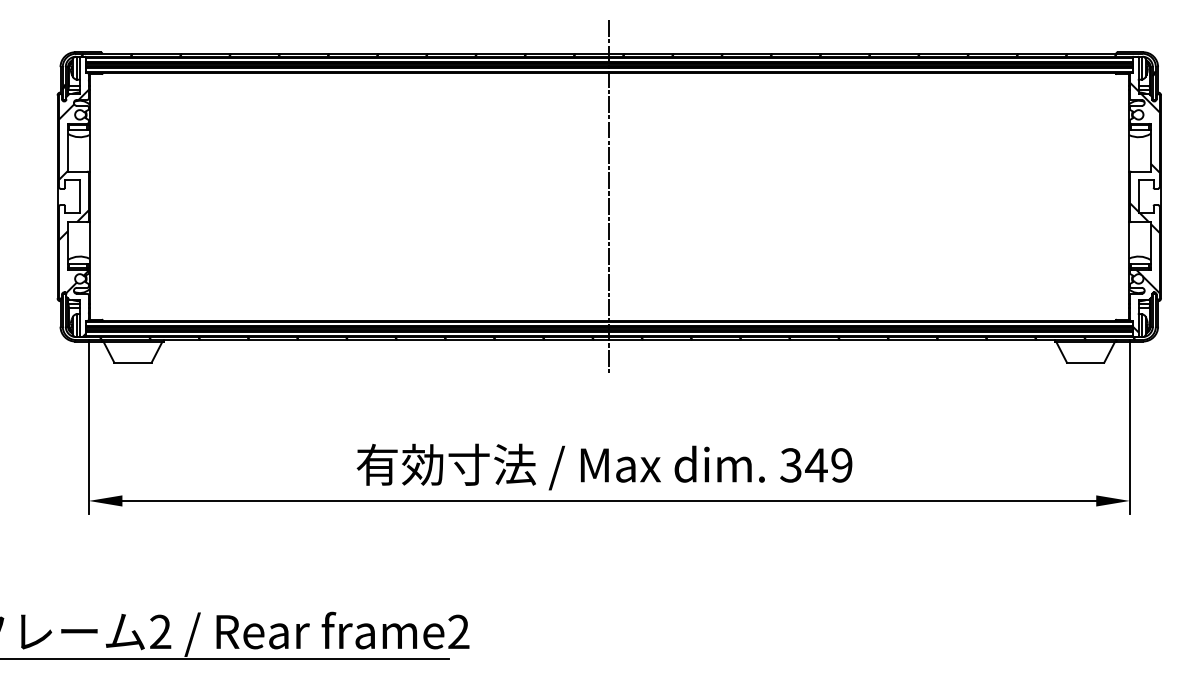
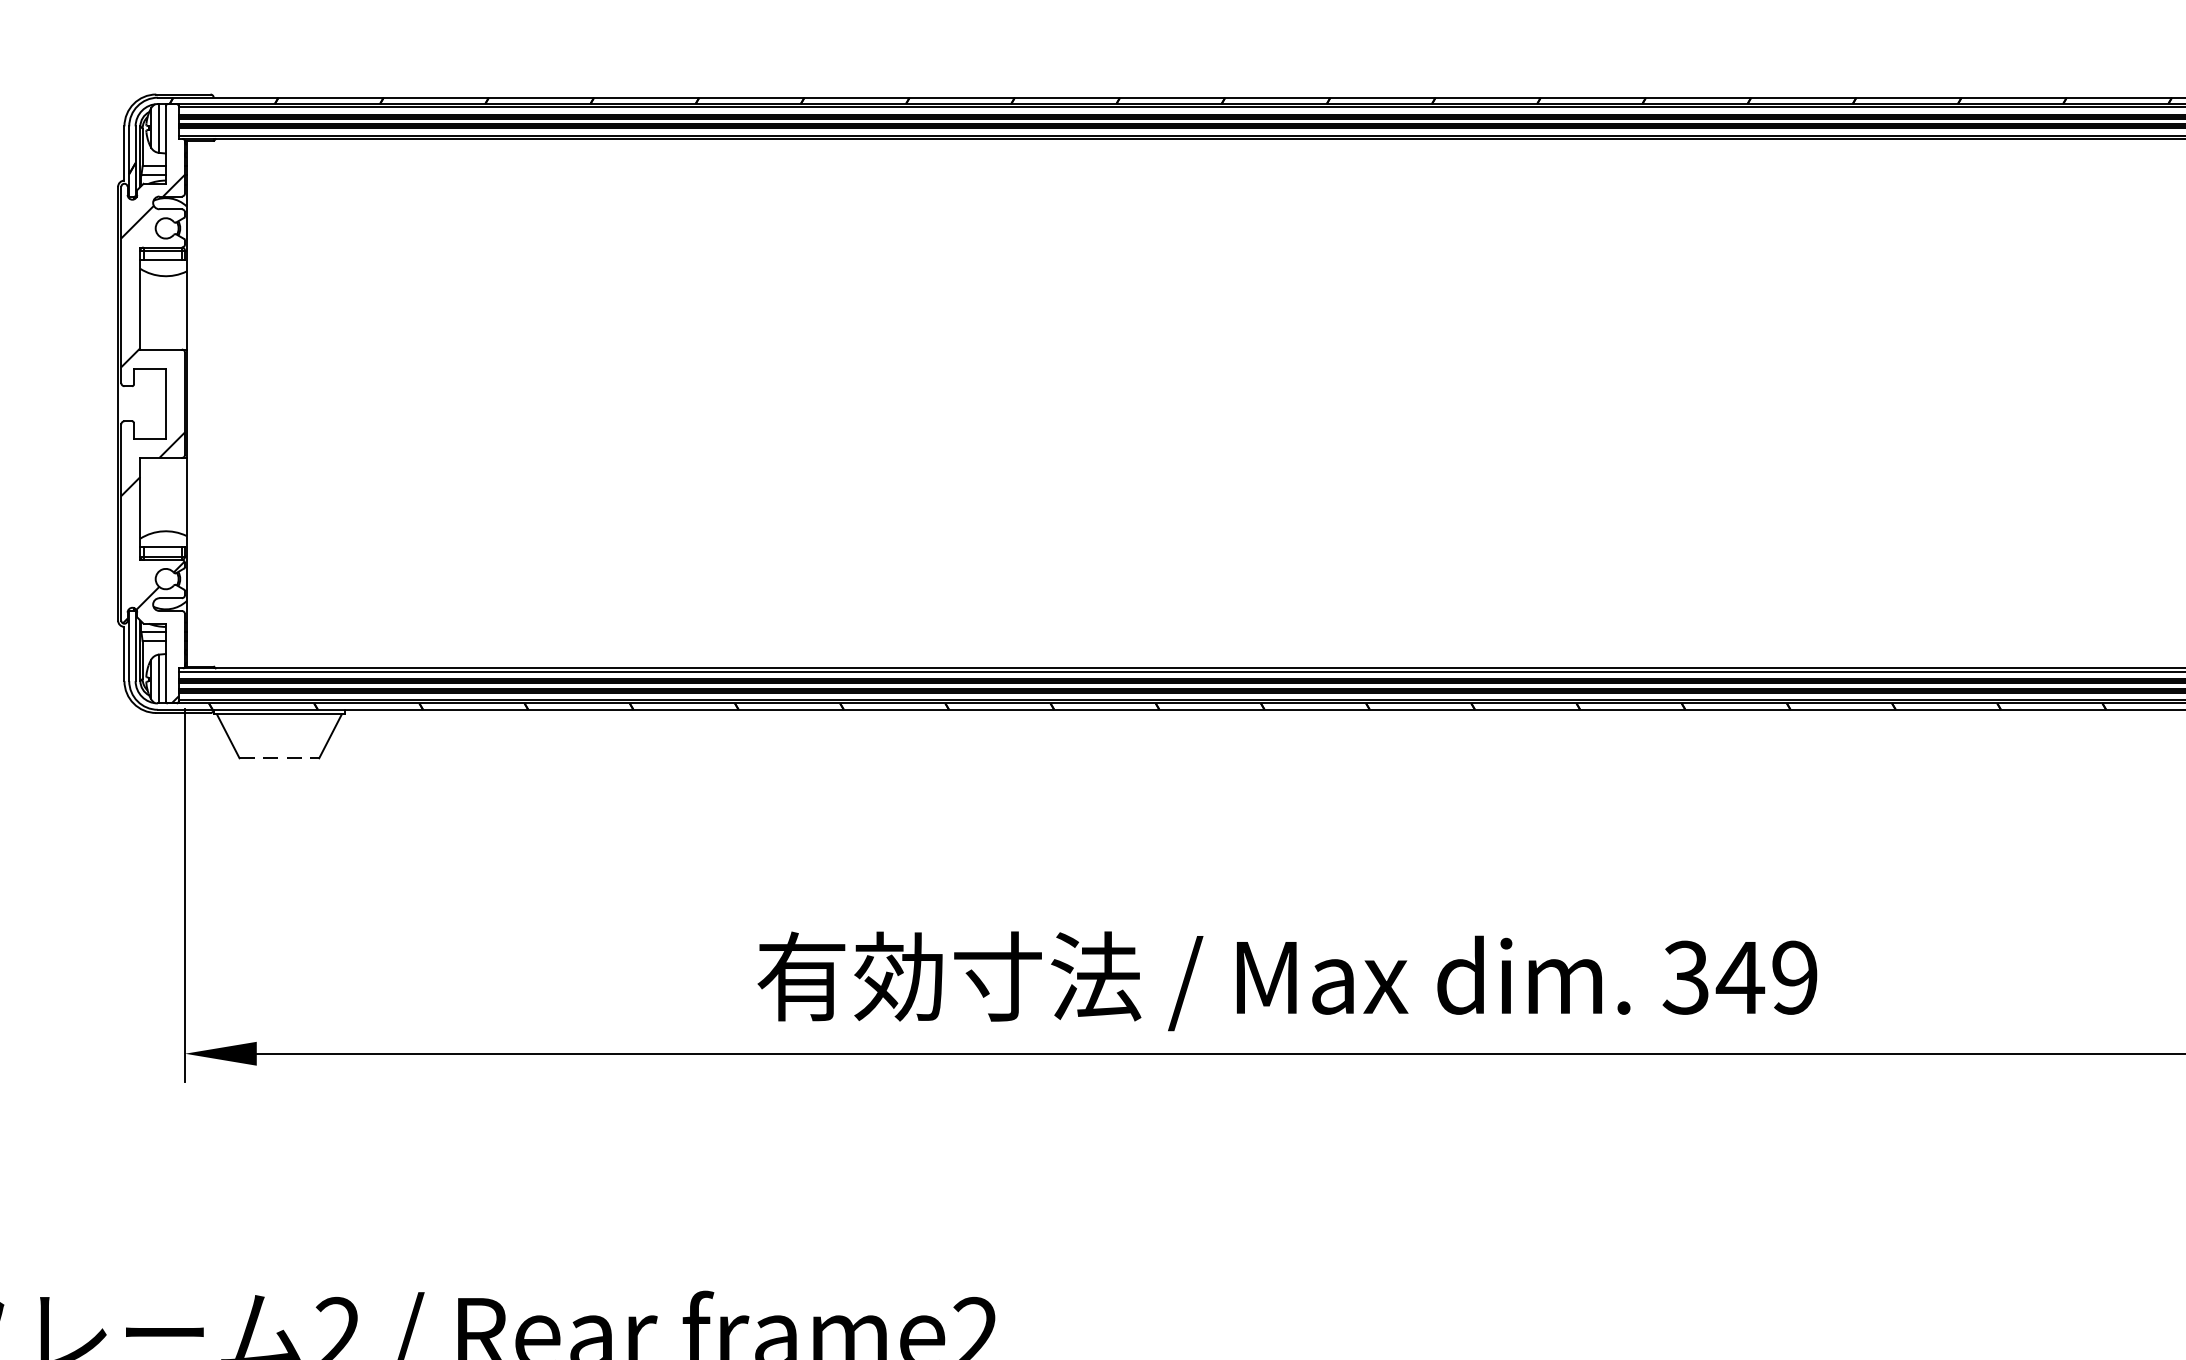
line: (609, 196) -> (1298, 402), removed
line: (133, 362) -> (280, 757), solid -> dashed

